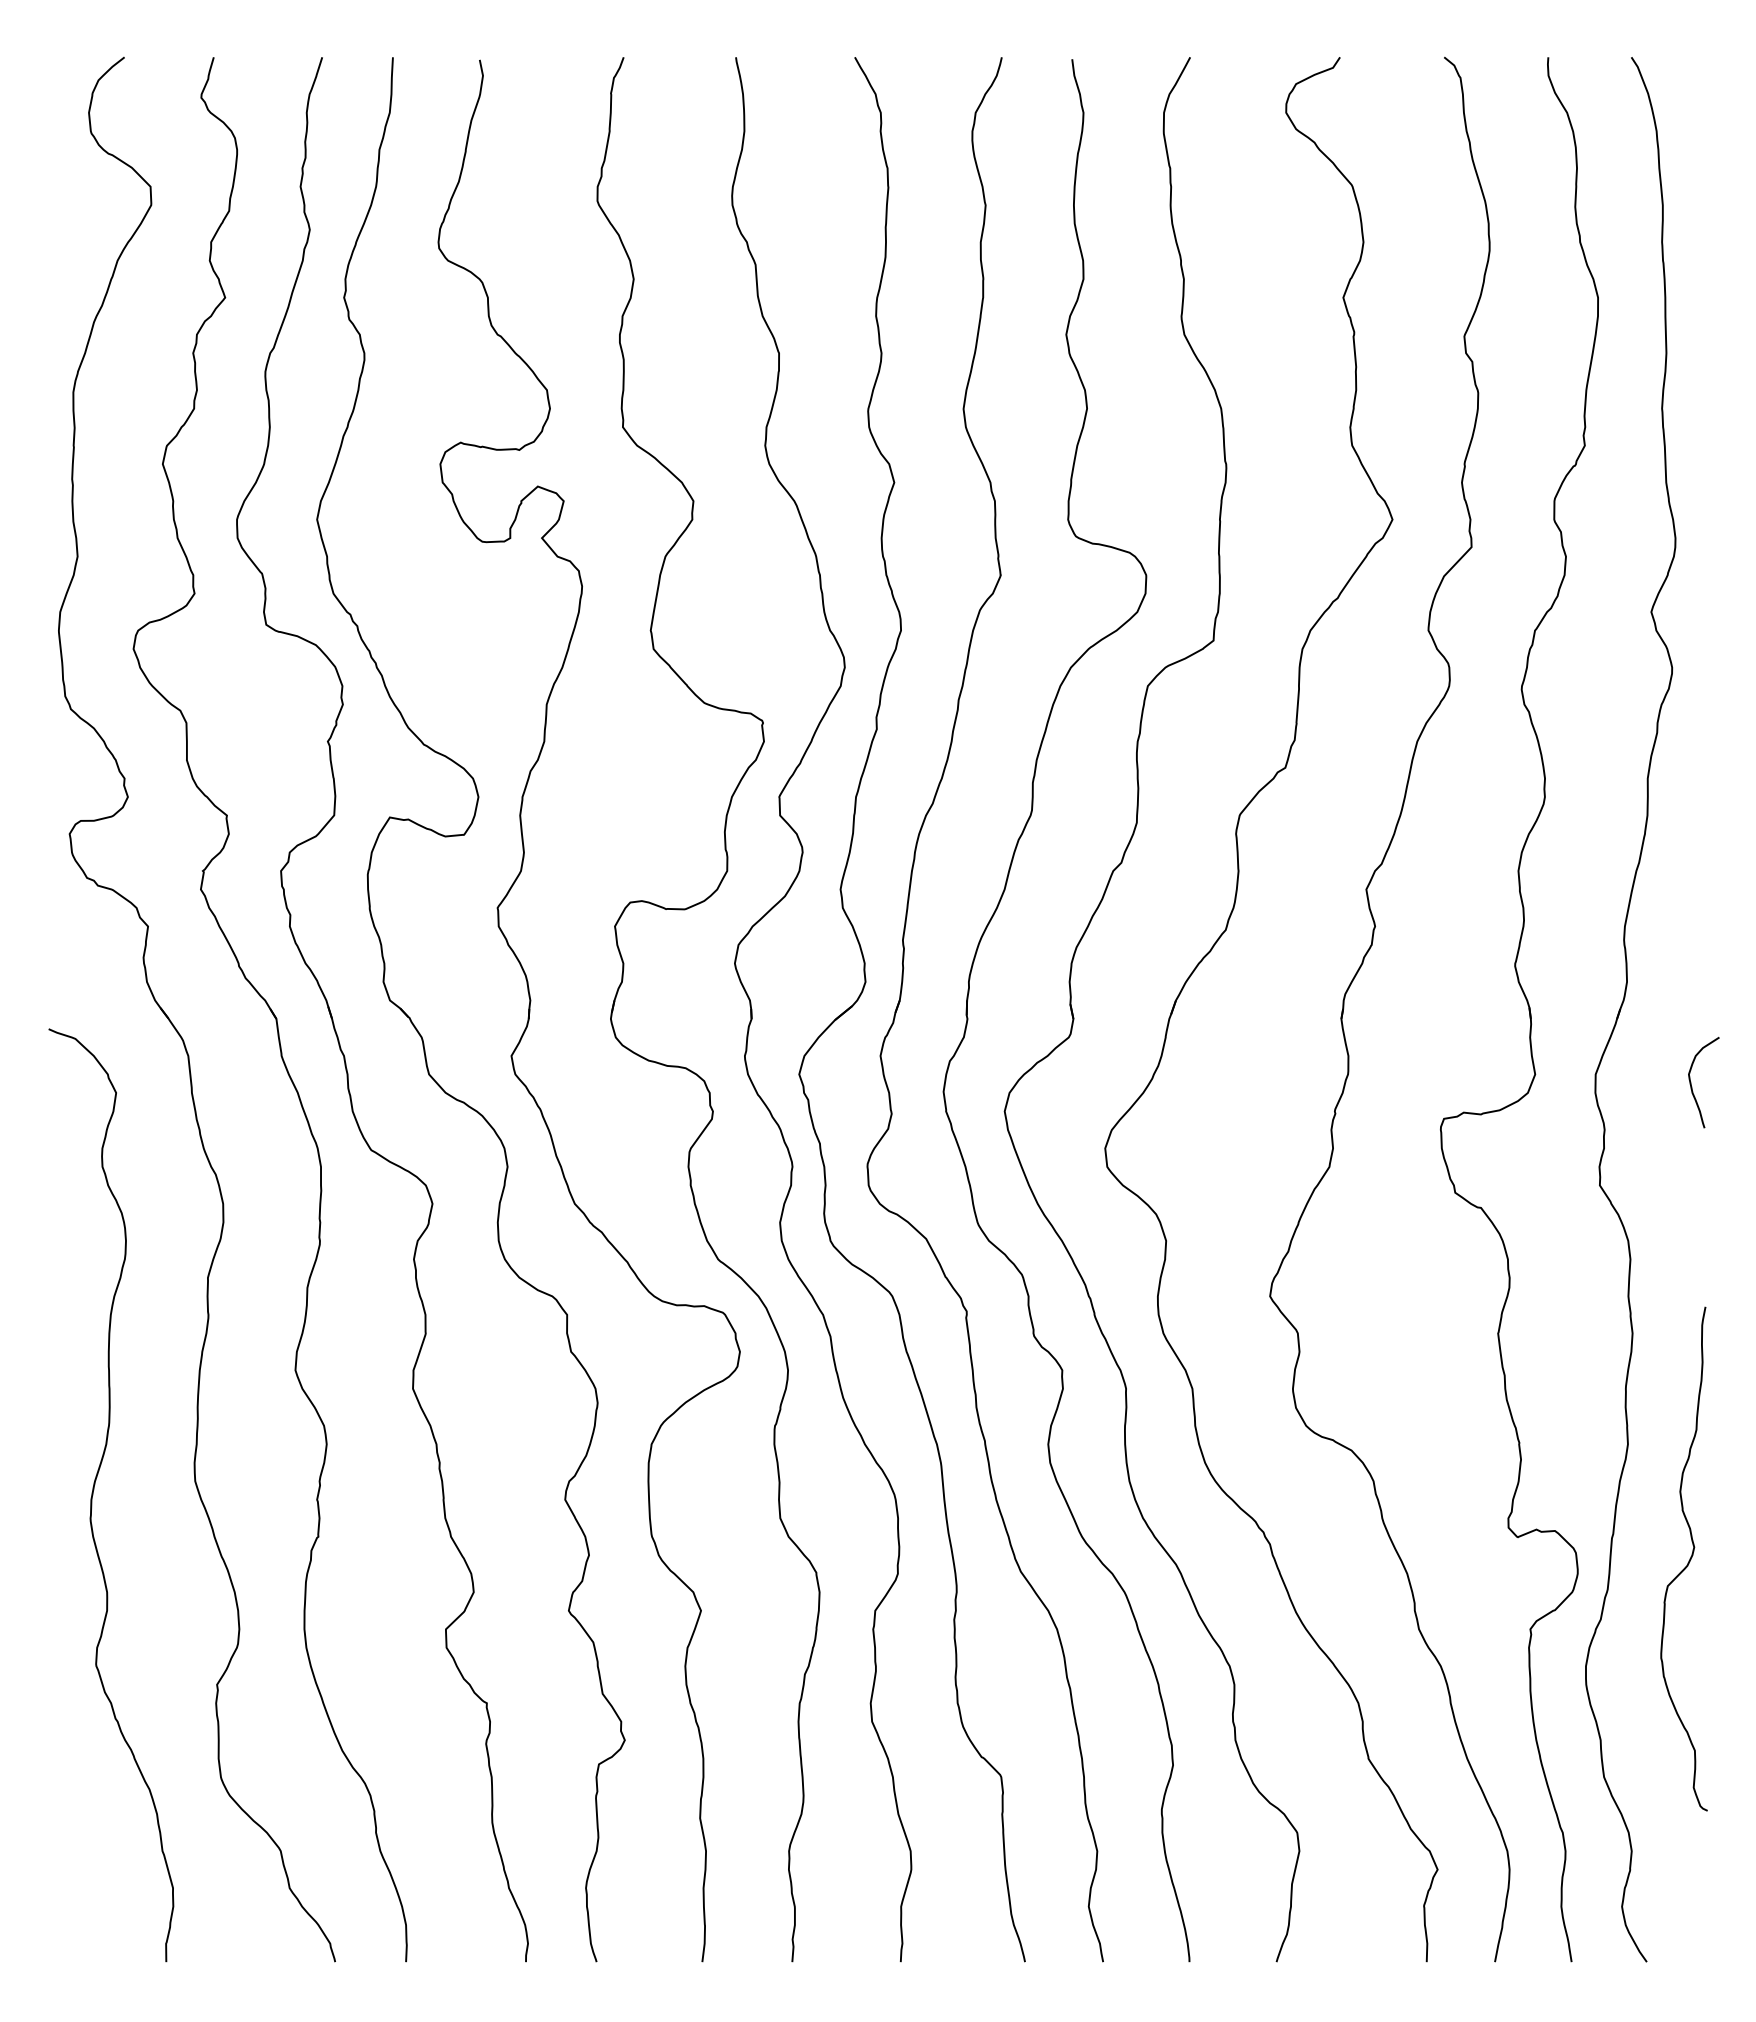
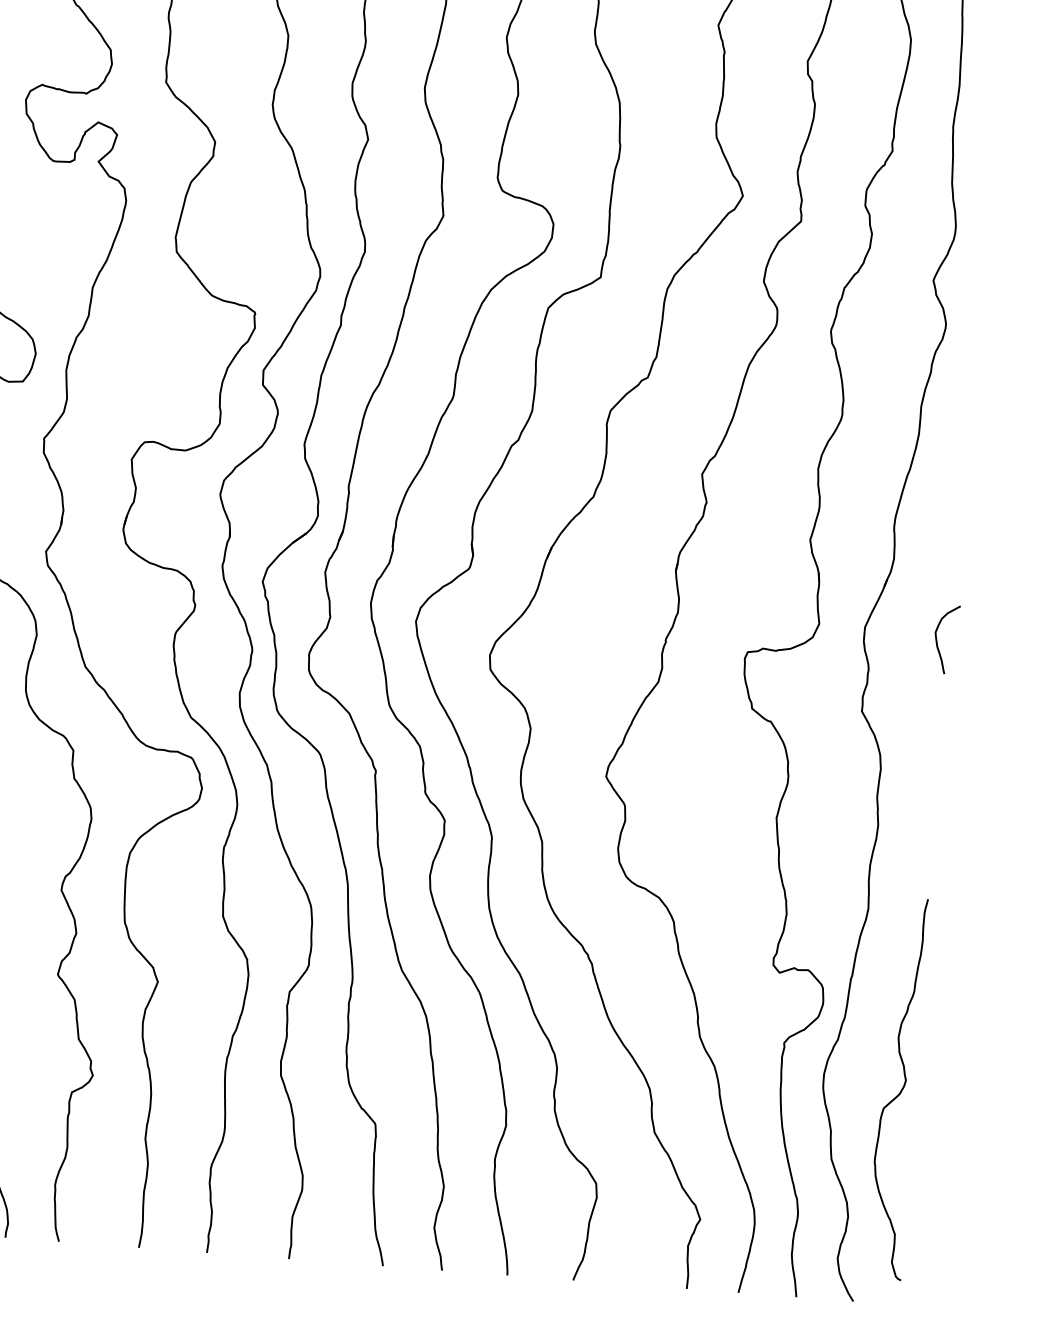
curve: (1688, 1560) -> (900, 1090), moved

